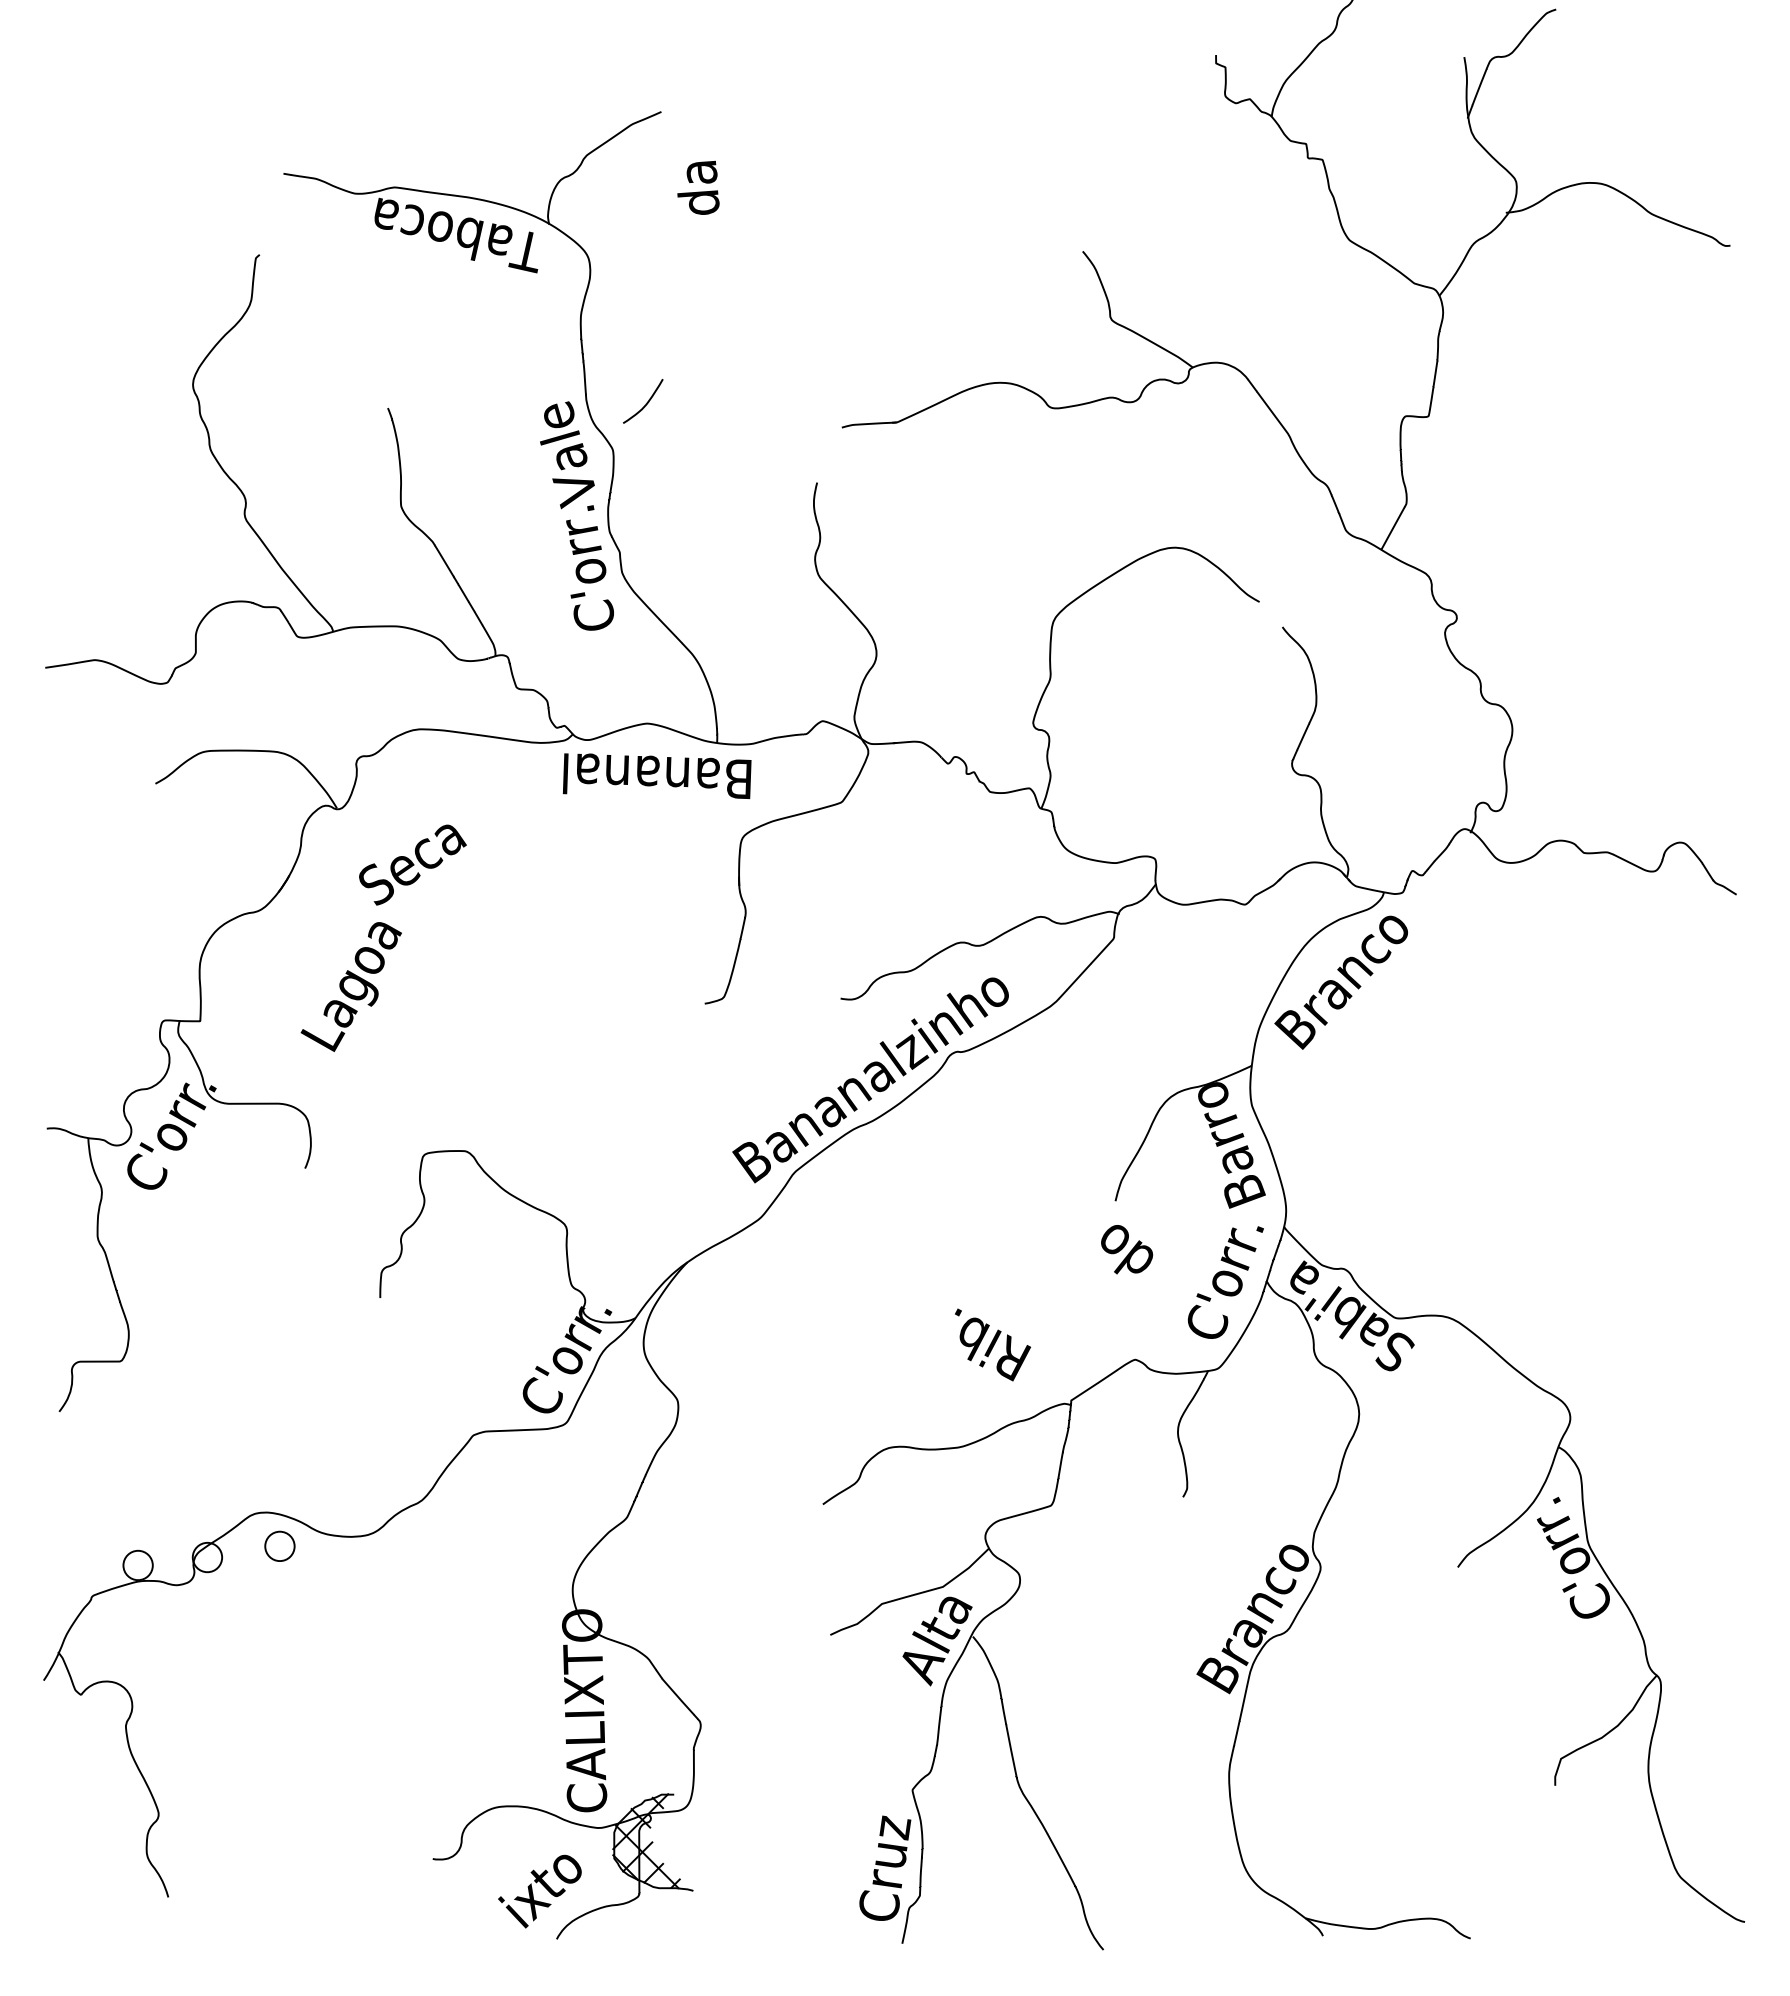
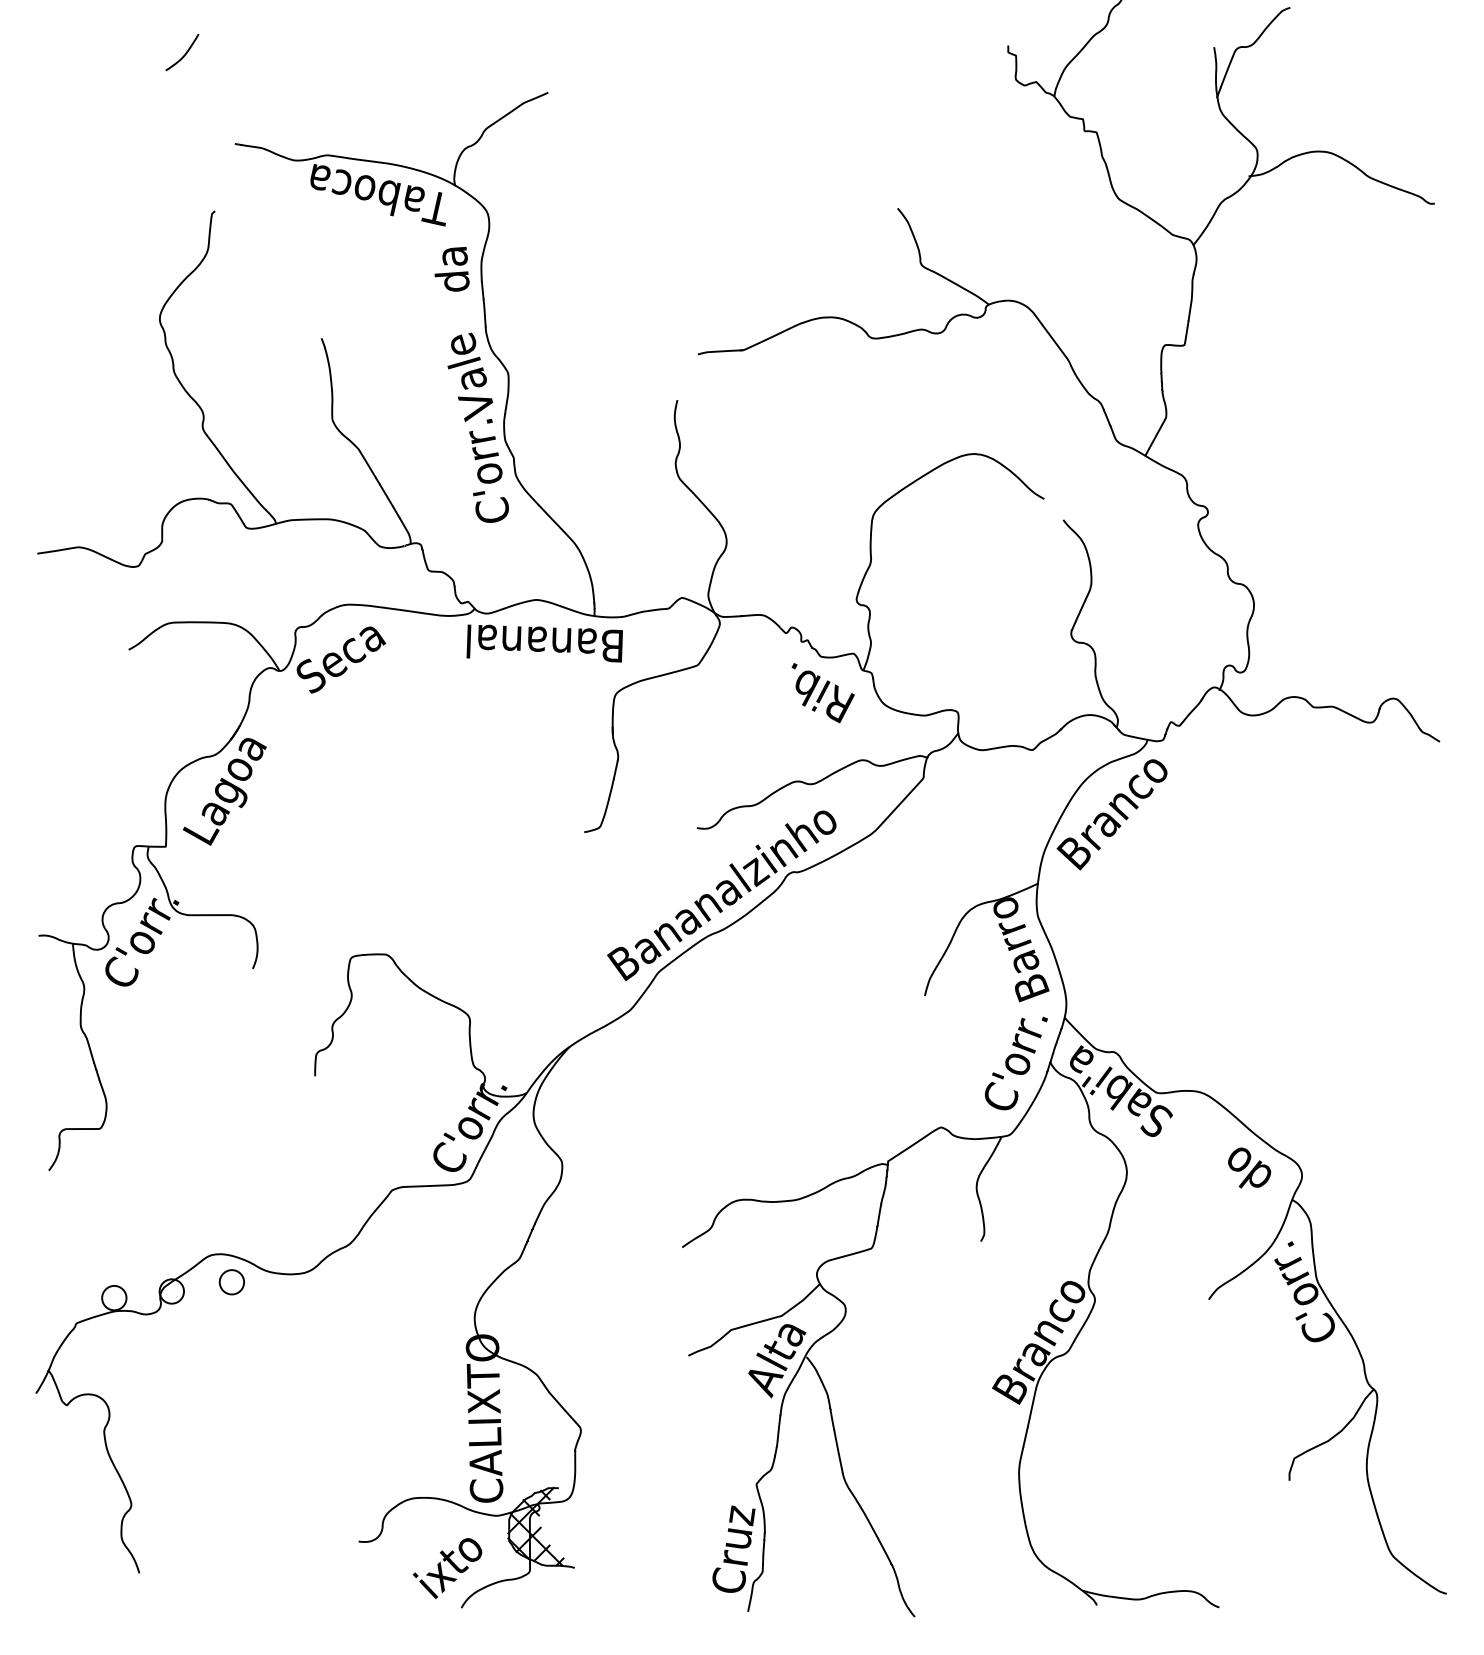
text: (698, 187) -> (452, 268), moved
curve: (646, 402) -> (185, 53), moved
text: (412, 864) -> (341, 659), moved
text: (350, 986) -> (224, 791), moved
text: (1127, 1249) -> (1249, 1167), moved
text: (992, 1344) -> (822, 692), moved

